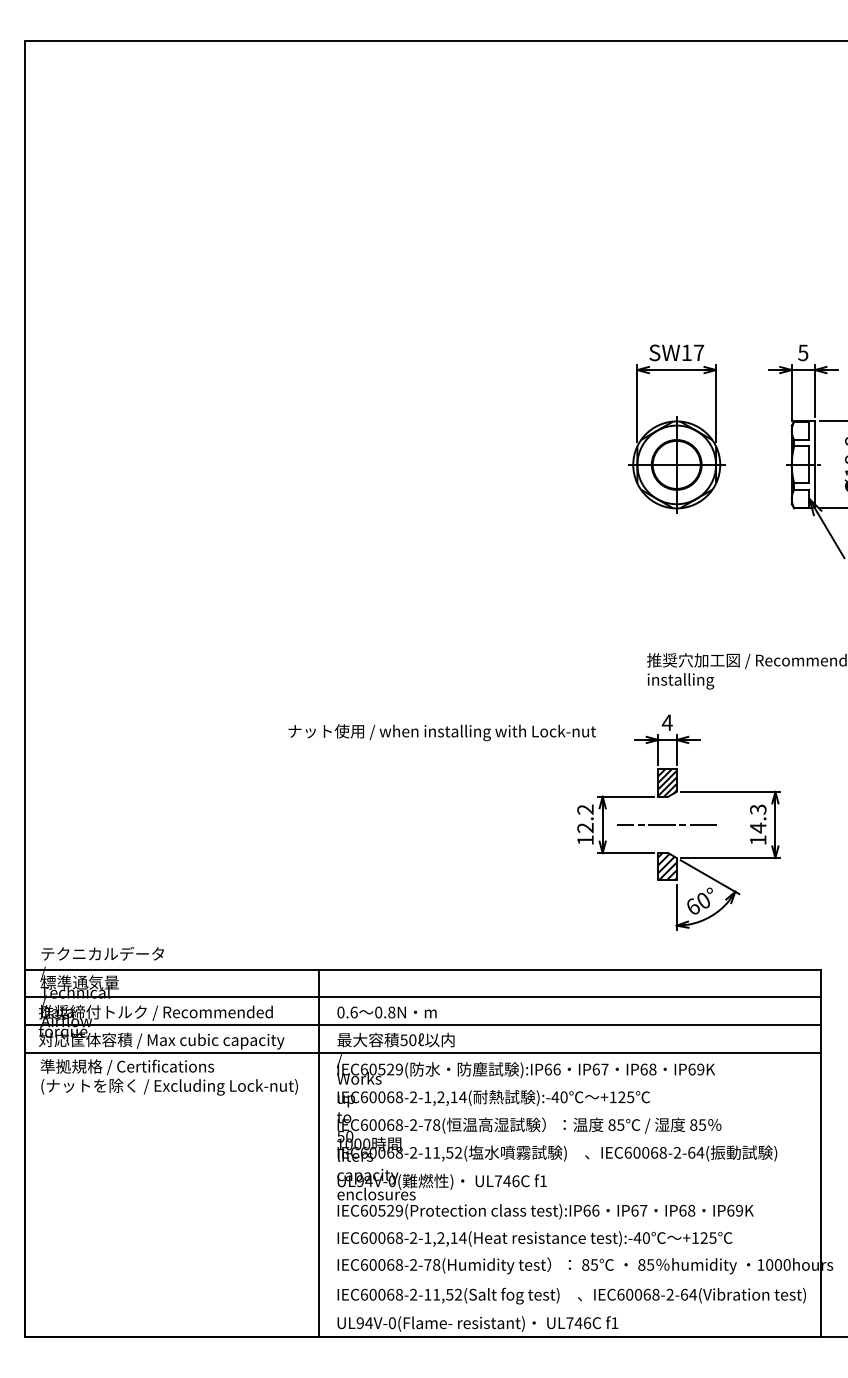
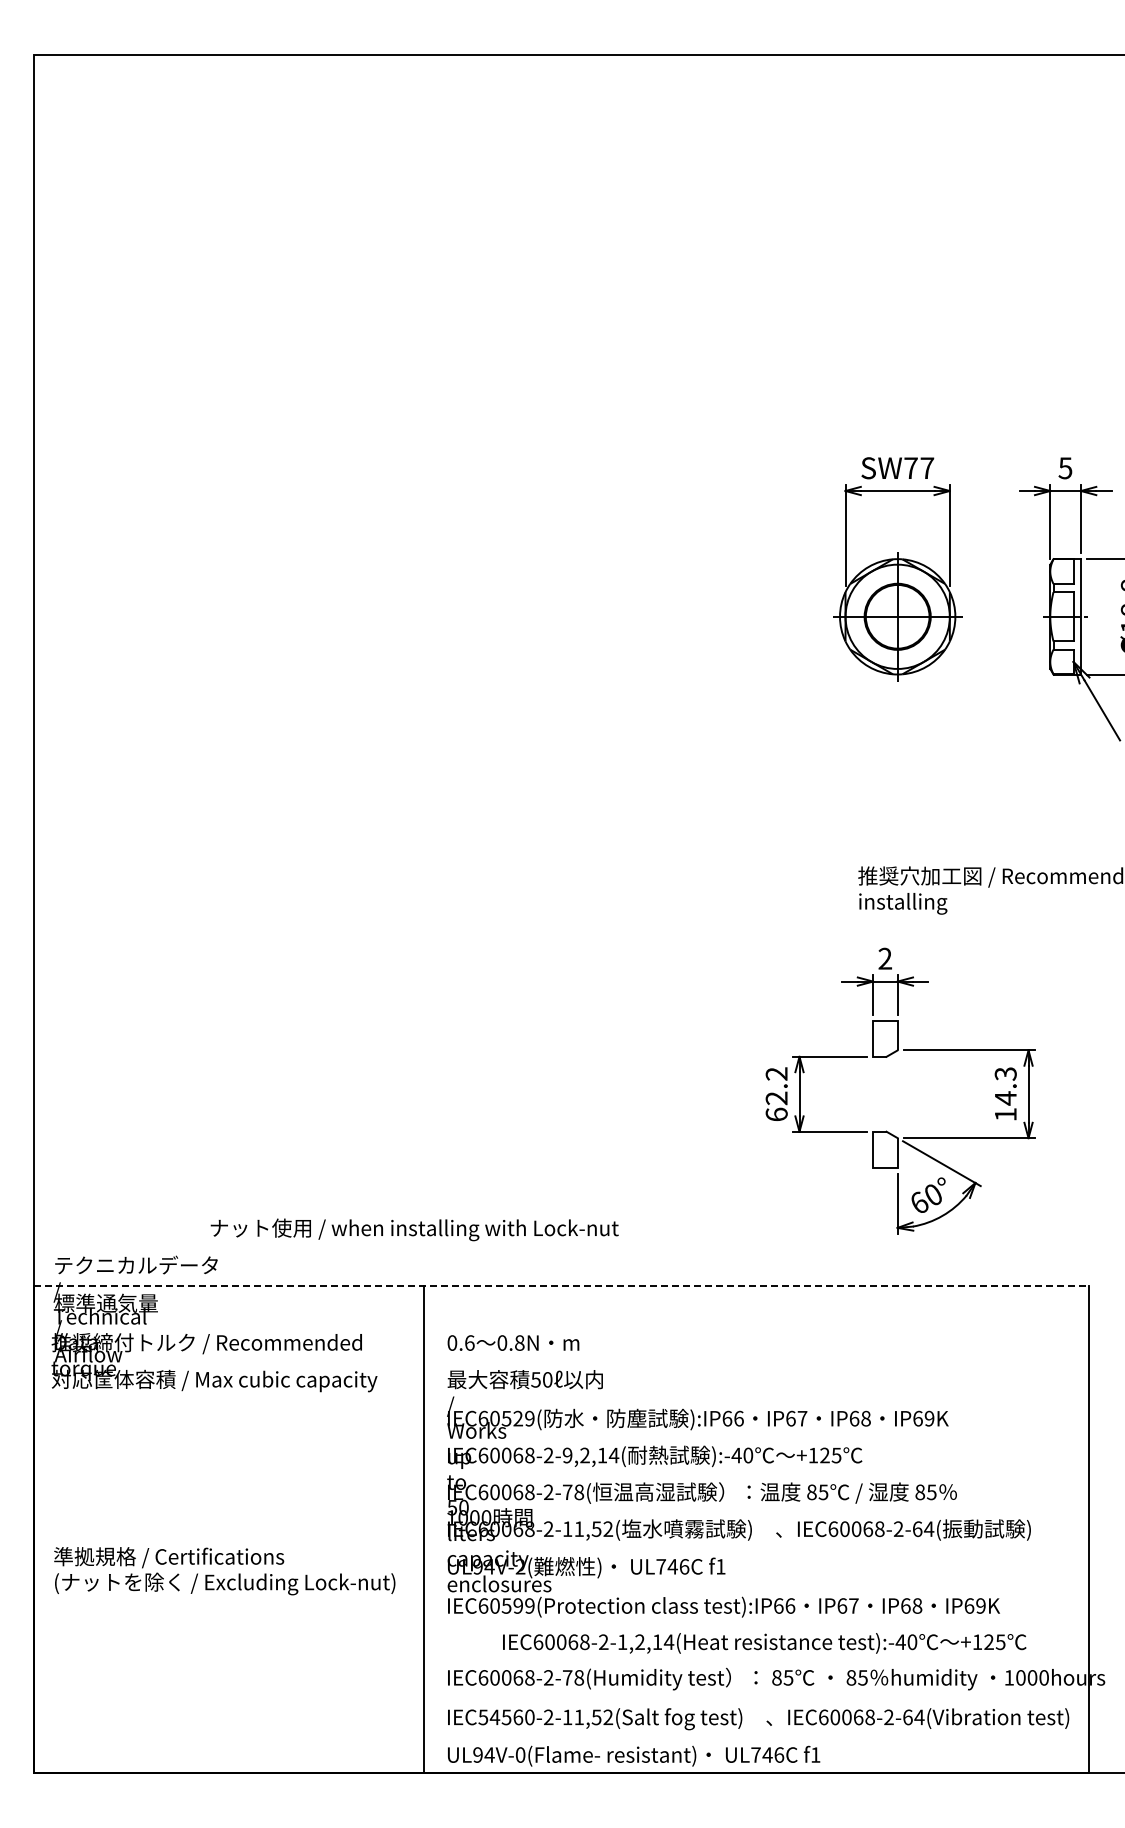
text: (686, 352) -> (910, 467), SW17 -> SW77
text: (666, 722) -> (884, 958), 4 -> 2
text: (442, 732) -> (414, 1229), moved
hatch: (667, 782) -> (885, 1038), removed
line: (666, 825) -> (884, 1094), removed
text: (585, 839) -> (776, 1113), 12.2 -> 62.2
hatch: (667, 866) -> (885, 1149), removed
line: (423, 969) -> (561, 1286), solid -> dashed
line: (423, 997) -> (561, 1323), removed
line: (423, 1024) -> (561, 1359), removed
line: (423, 1052) -> (561, 1396), removed
text: (169, 1077) -> (224, 1571), moved
text: (427, 1097) -> (567, 1455), IEC60068-2-1,2,14( -> IEC60068-2-9,2,14(
text: (392, 1180) -> (520, 1566), UL94V-0( -> UL94V-2(
text: (390, 1210) -> (518, 1605), IEC60529(Protection -> IEC60599(Protection
text: (534, 1239) -> (764, 1643), moved
text: (381, 1294) -> (506, 1717), IEC60068-2-11,52(Salt -> IEC54560-2-11,52(Salt

